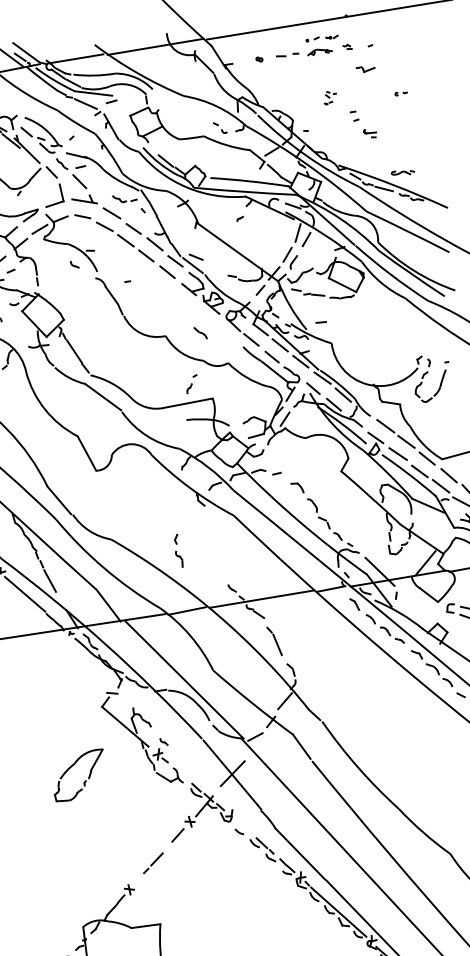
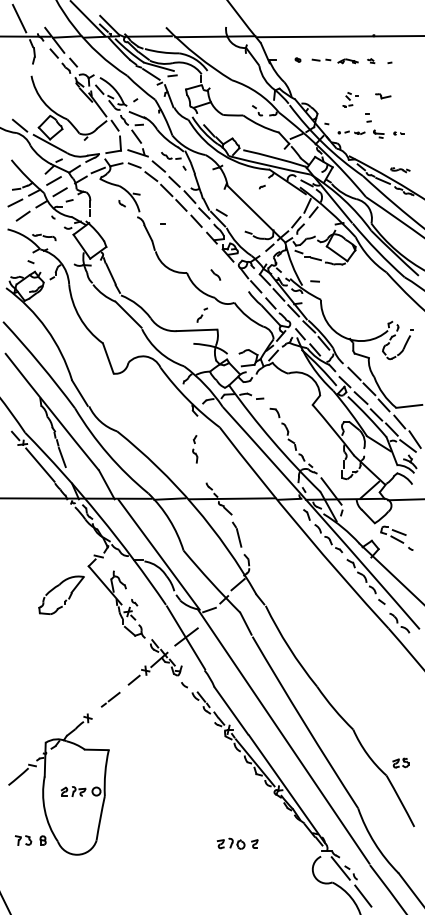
part: (321, 38) -> (351, 132), moved
part: (366, 69) -> (383, 96), moved
part: (400, 93) -> (398, 133), moved
part: (329, 97) -> (350, 99), size x1.43
part: (178, 551) -> (195, 449), moved
part: (84, 780) -> (65, 599), moved

